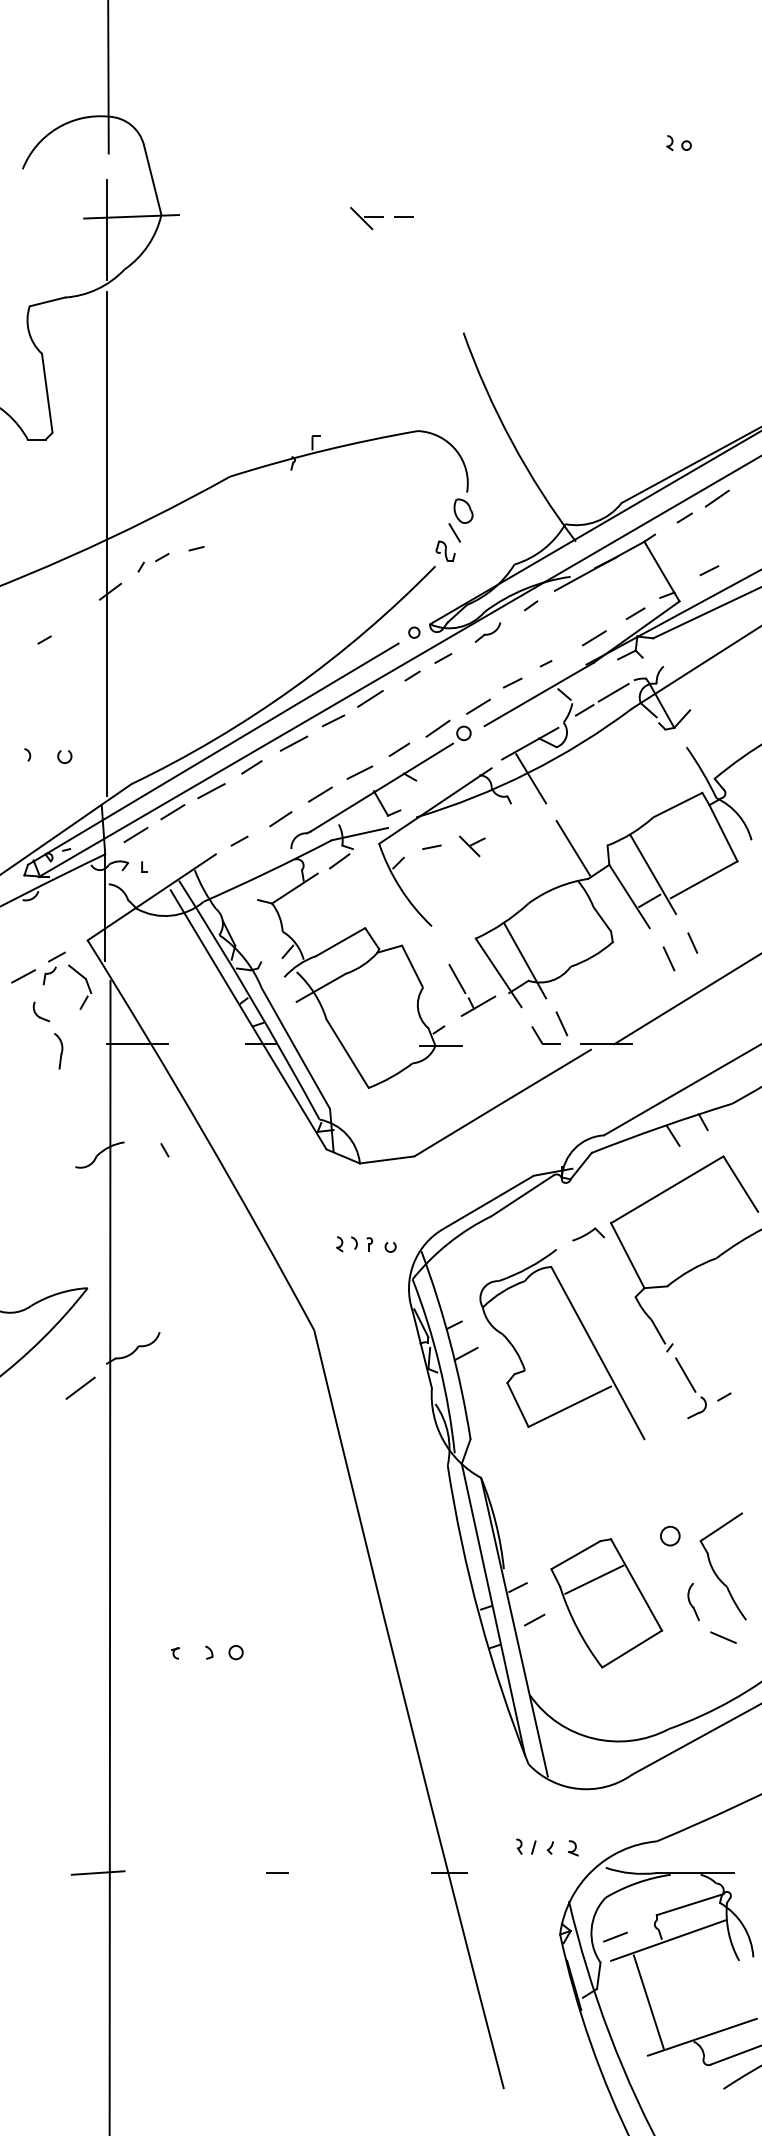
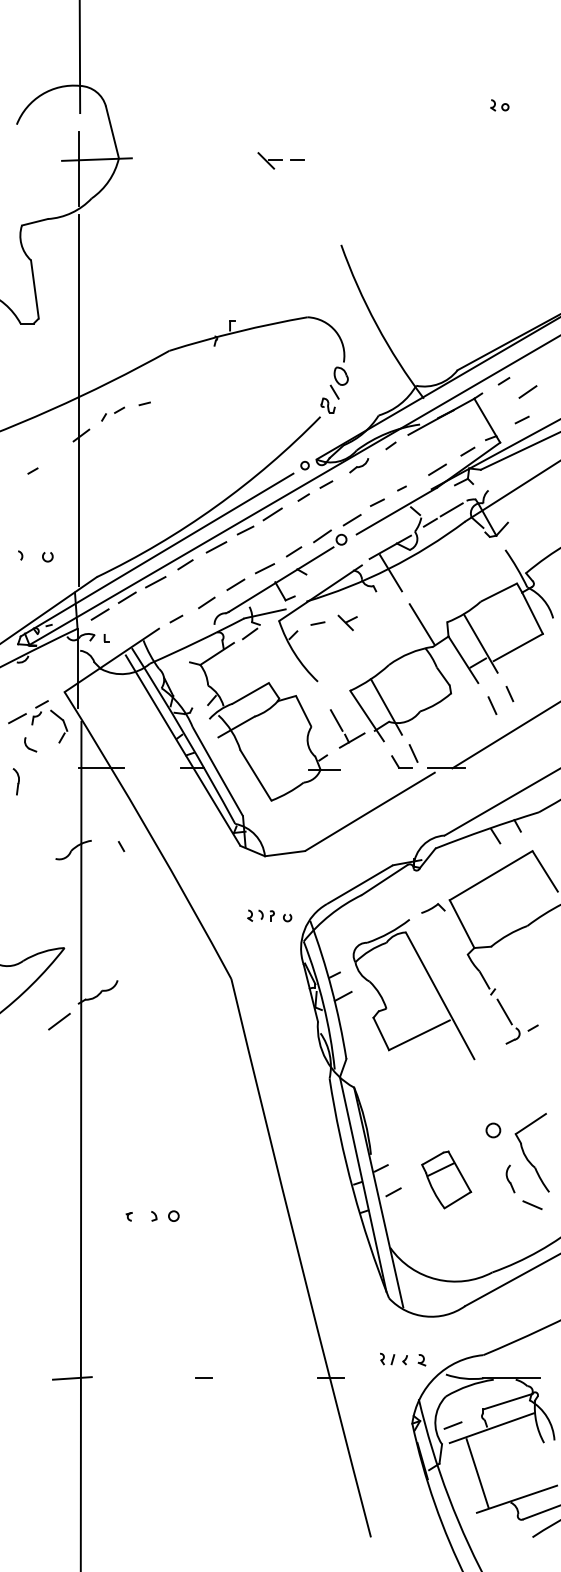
line: (716, 497) -> (527, 391), moved
part: (57, 1051) -> (15, 781), moved
part: (606, 1602) -> (446, 1179), size x0.6

